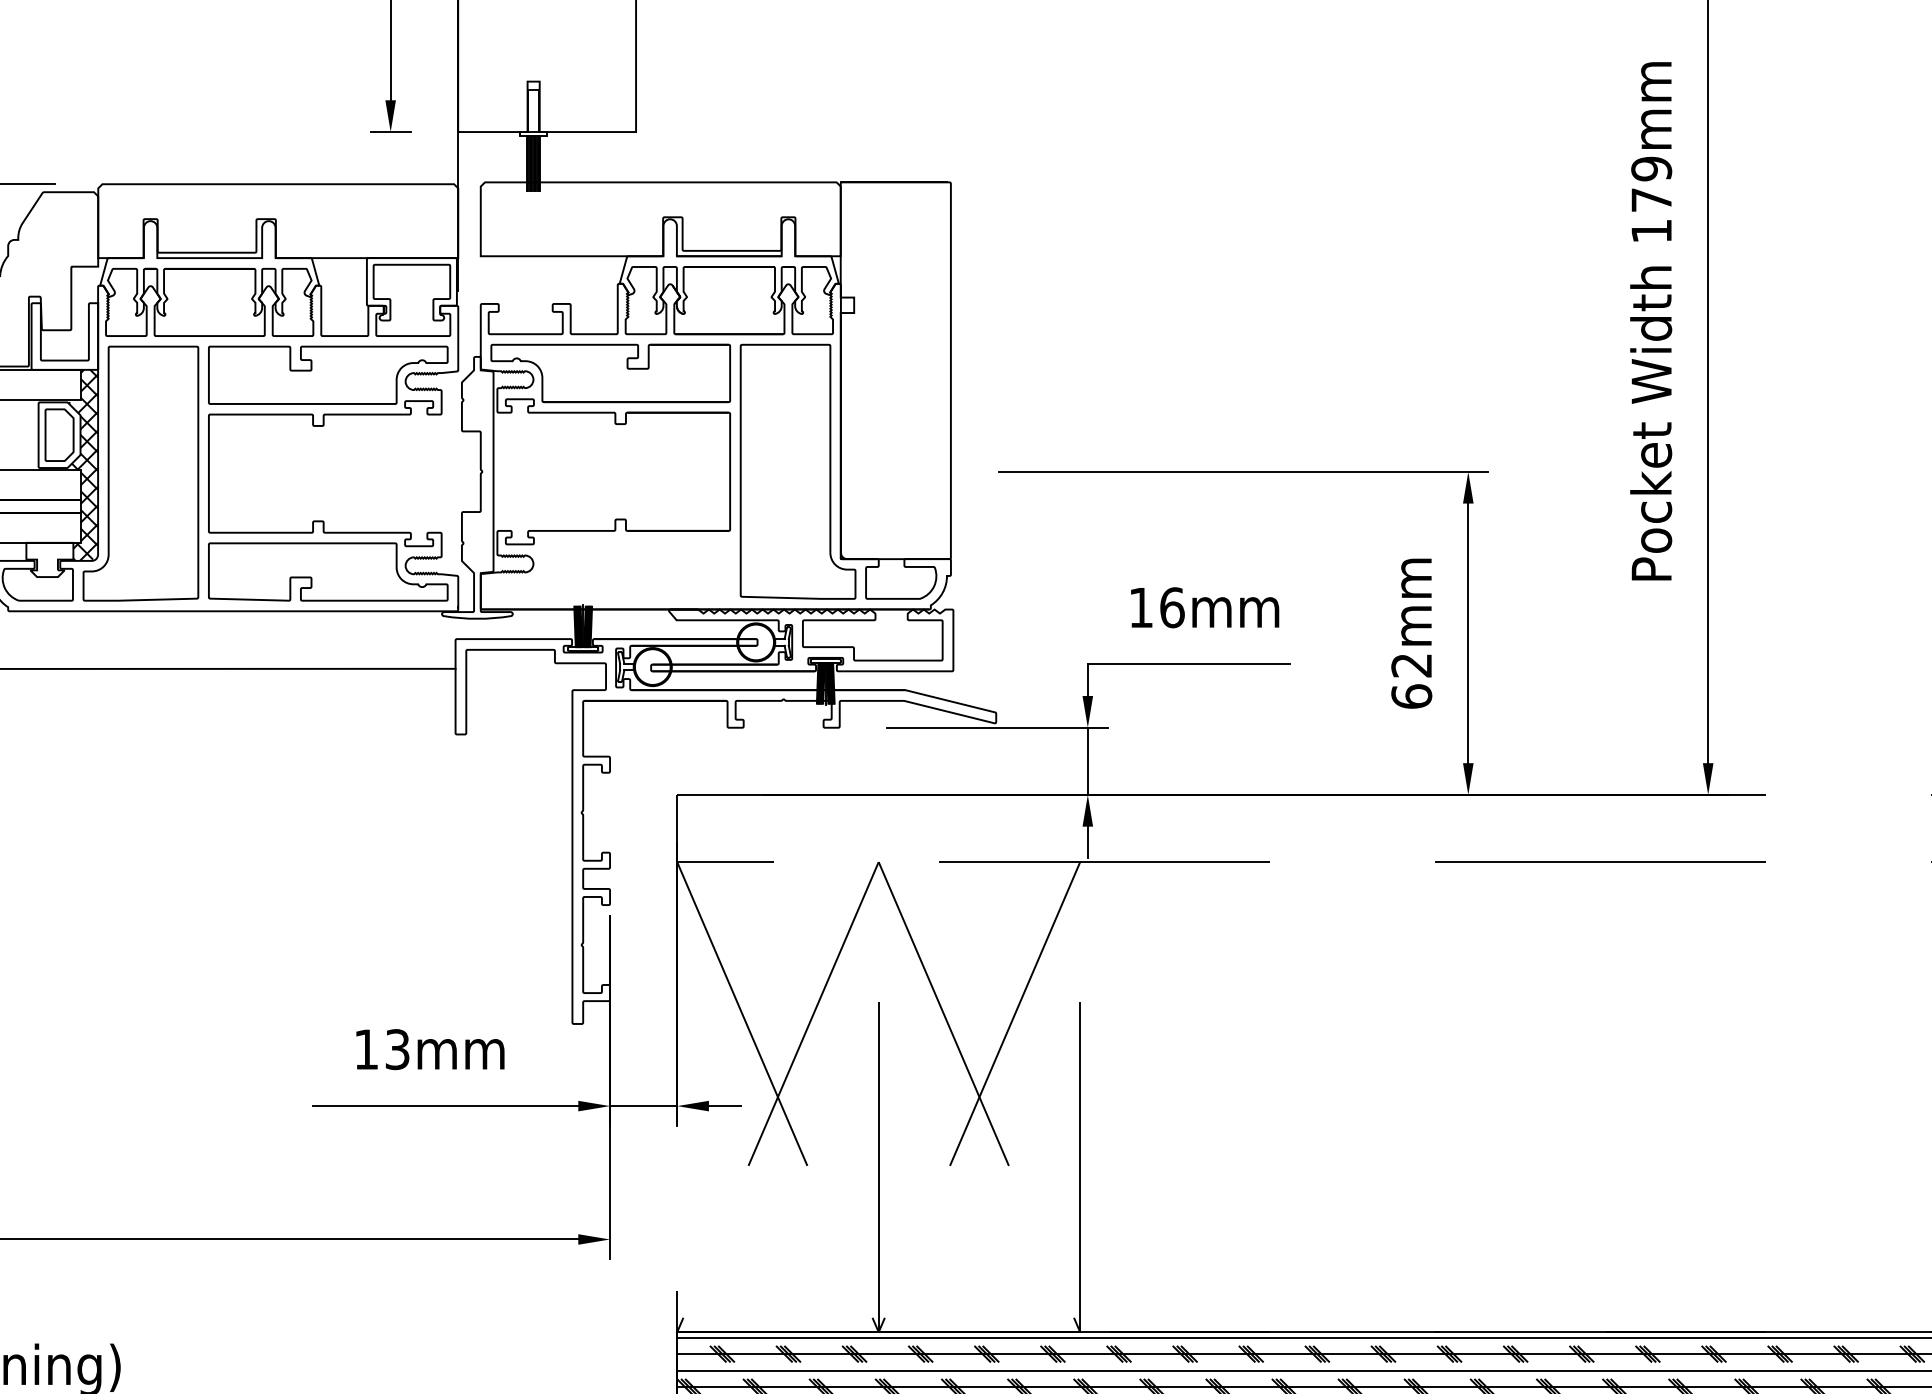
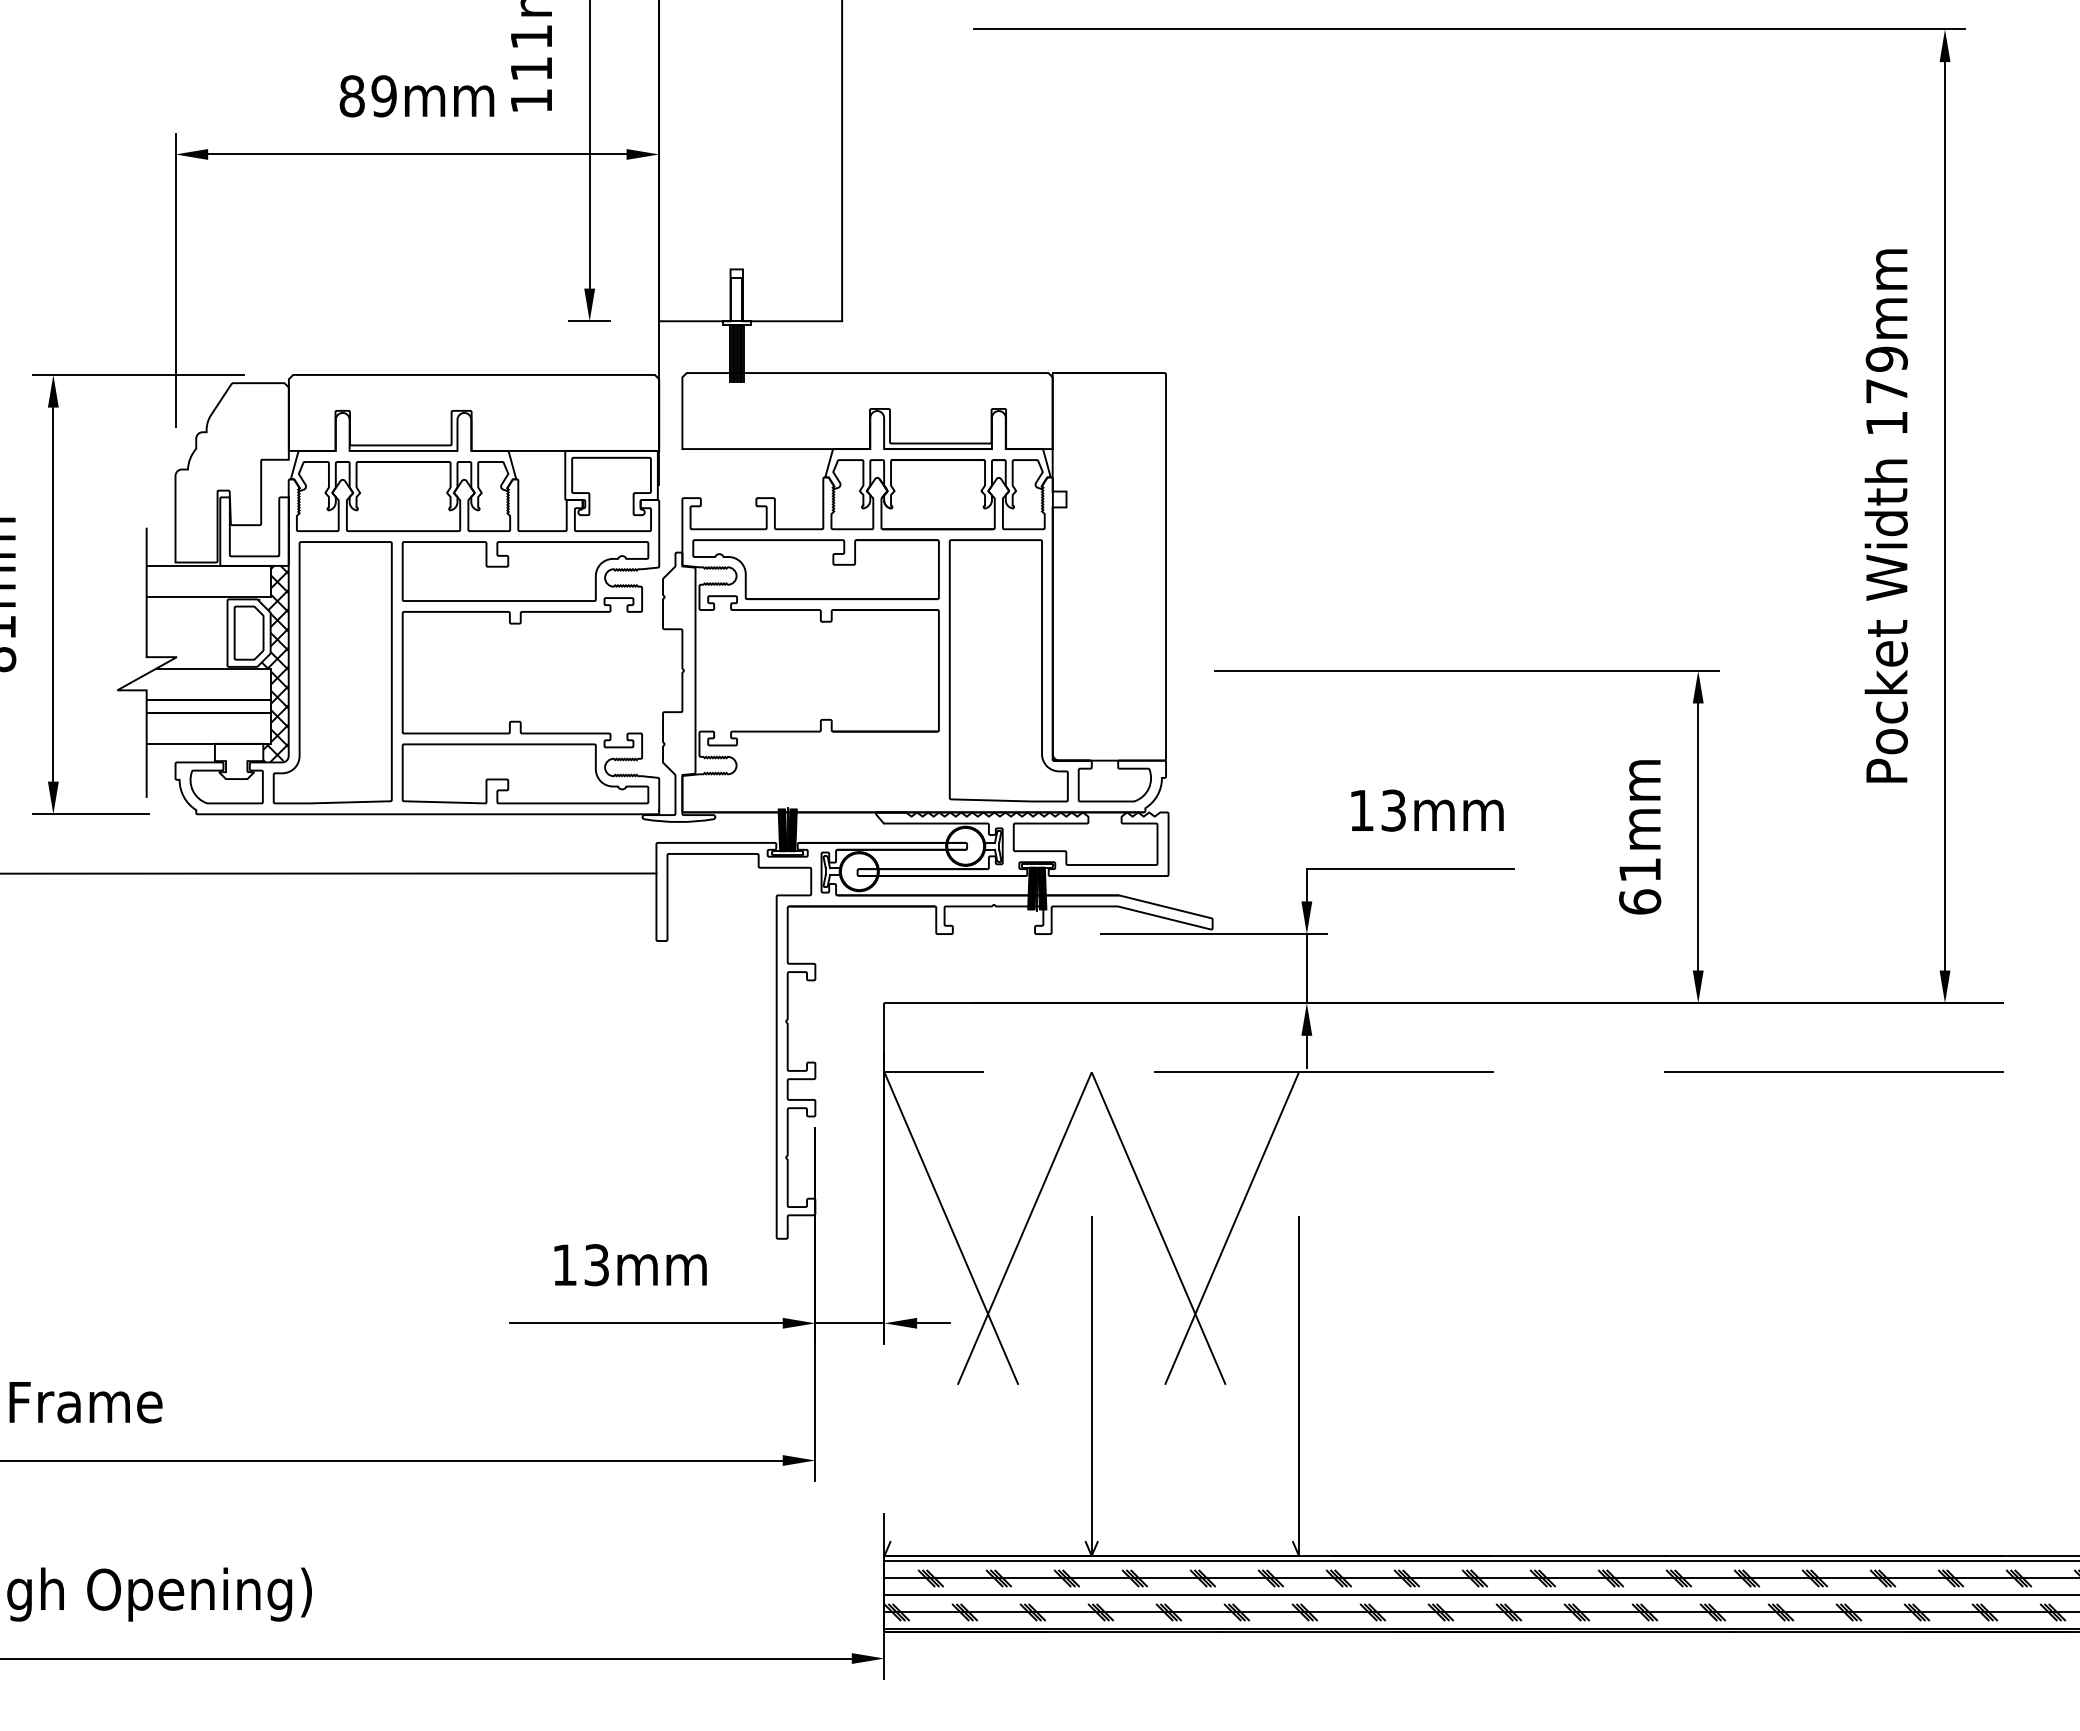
text: (1172, 607) -> (1393, 810), 16mm -> 13mm
text: (1411, 665) -> (1639, 870), 62mm -> 61mm

